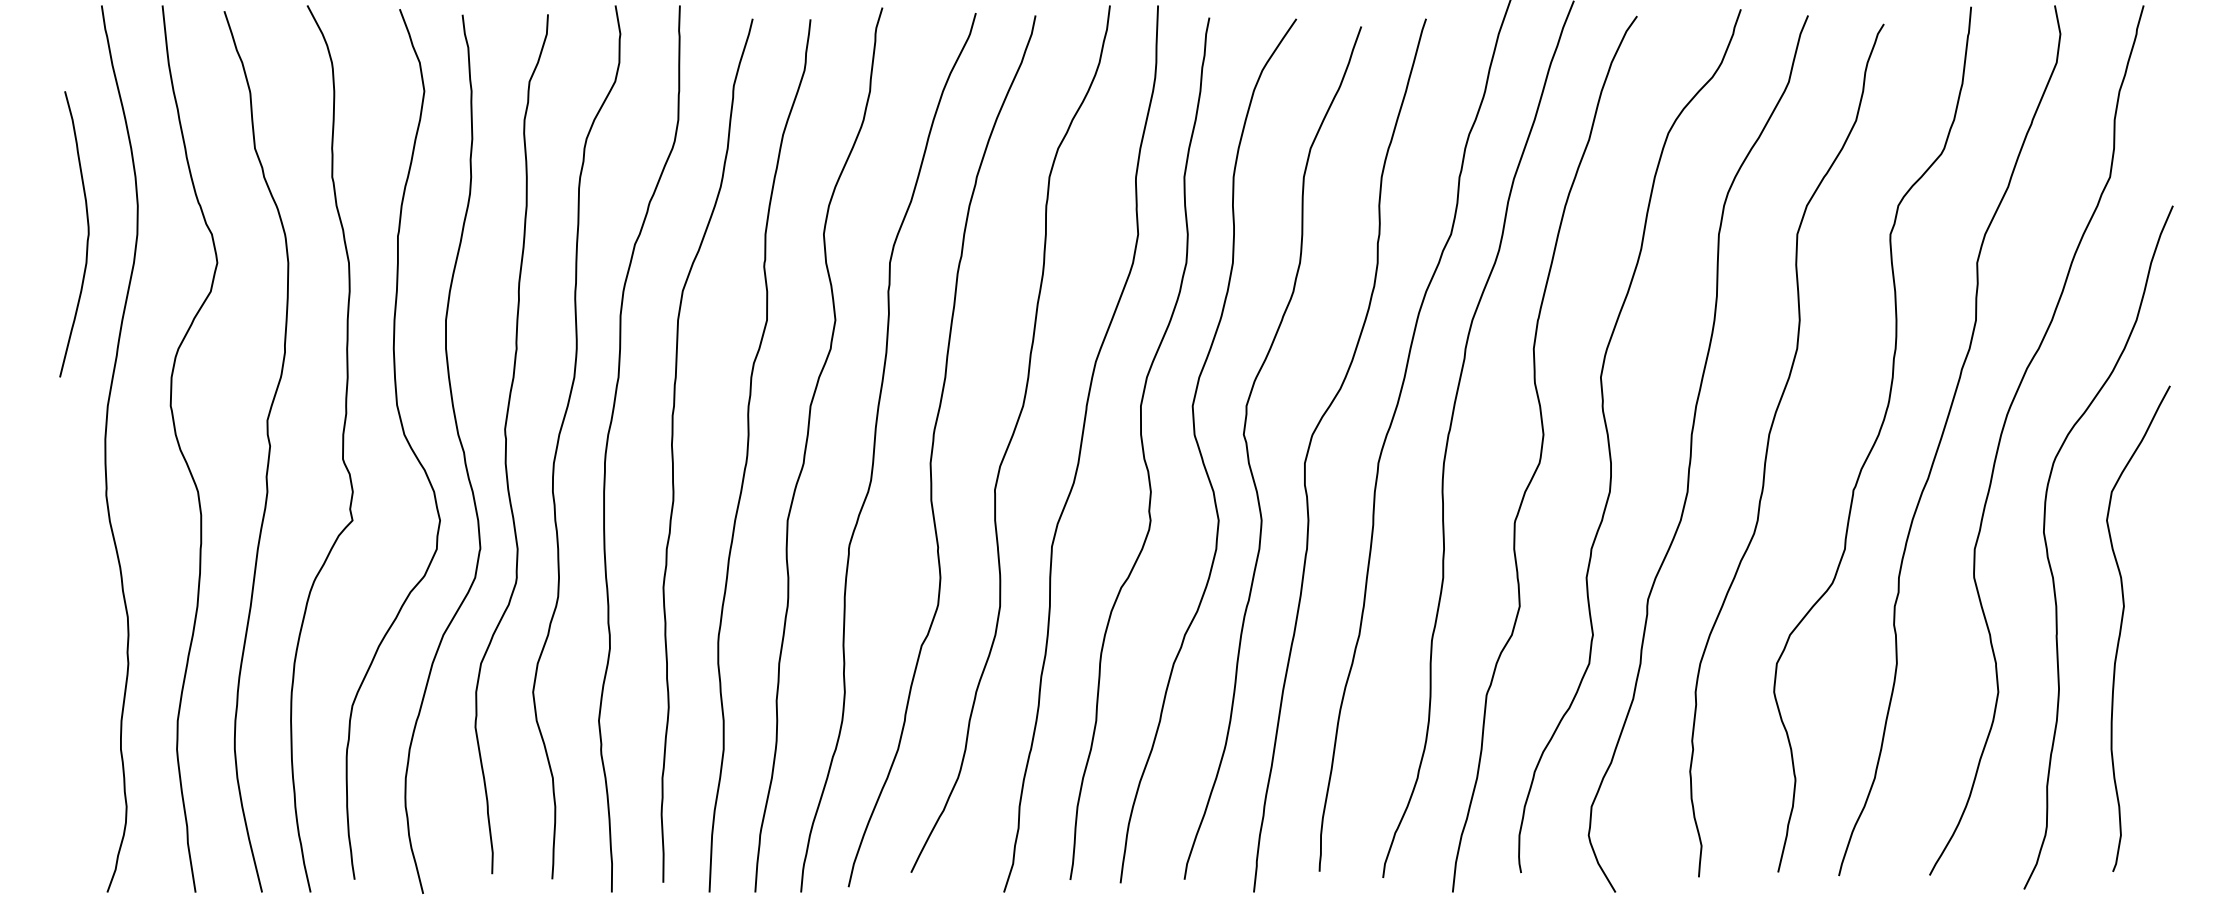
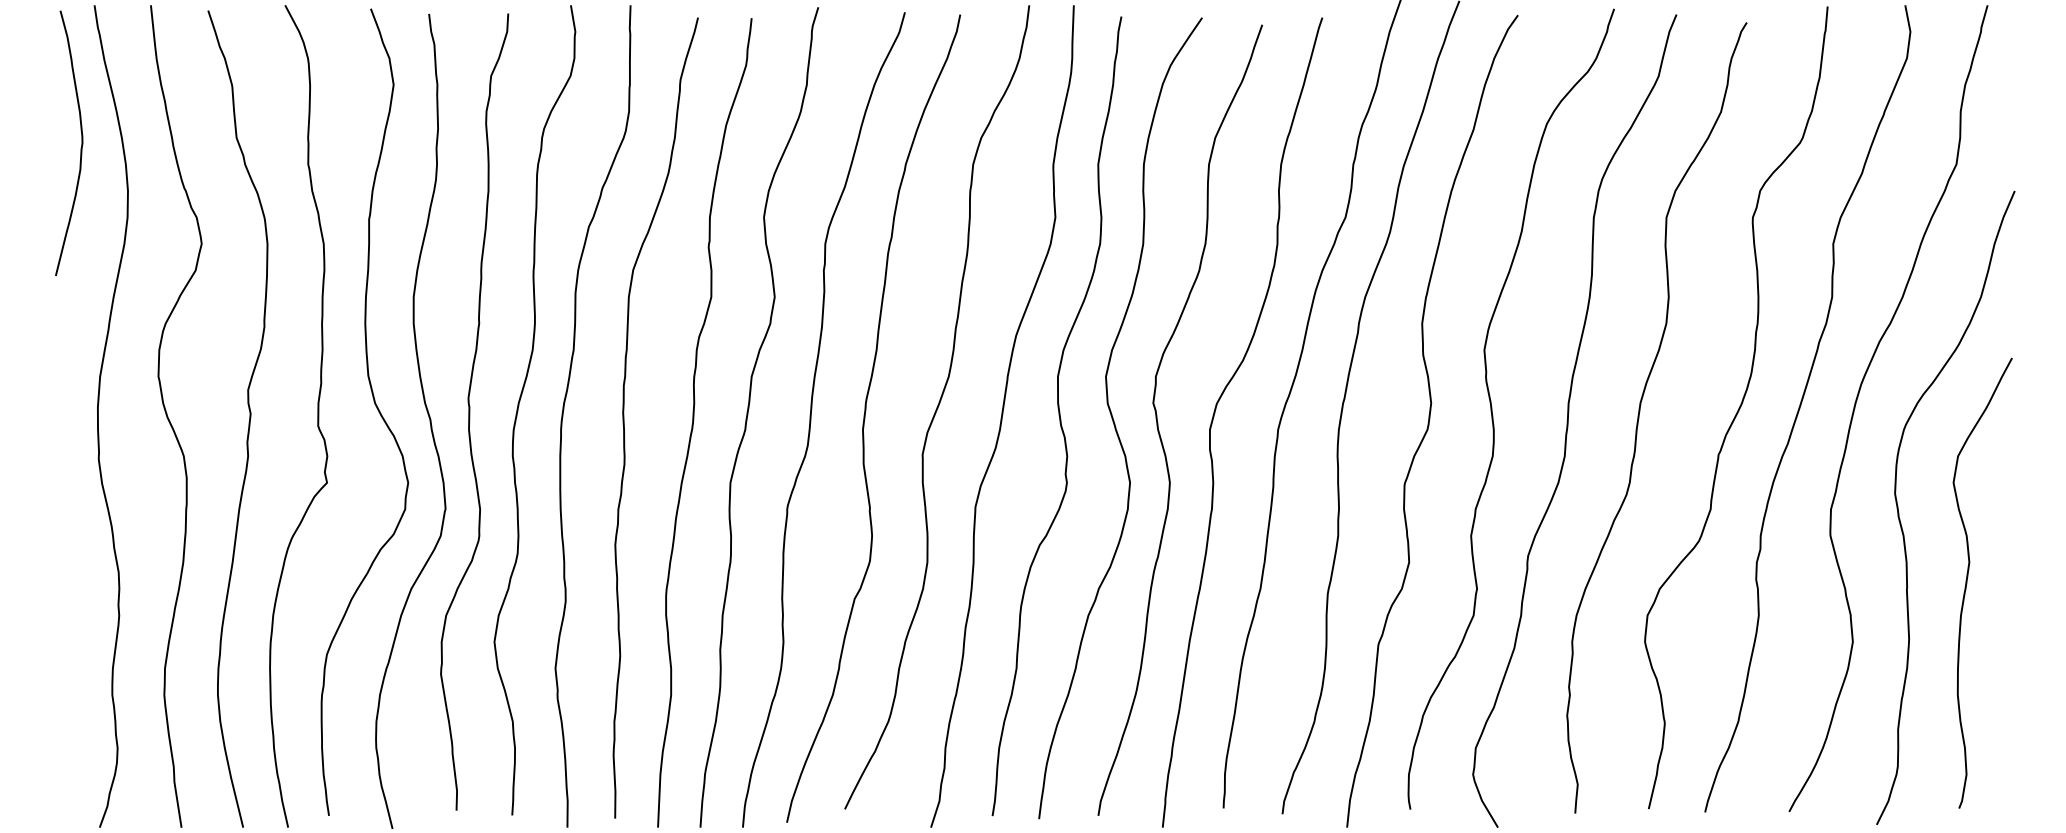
curve: (87, 234) -> (81, 143), moved

